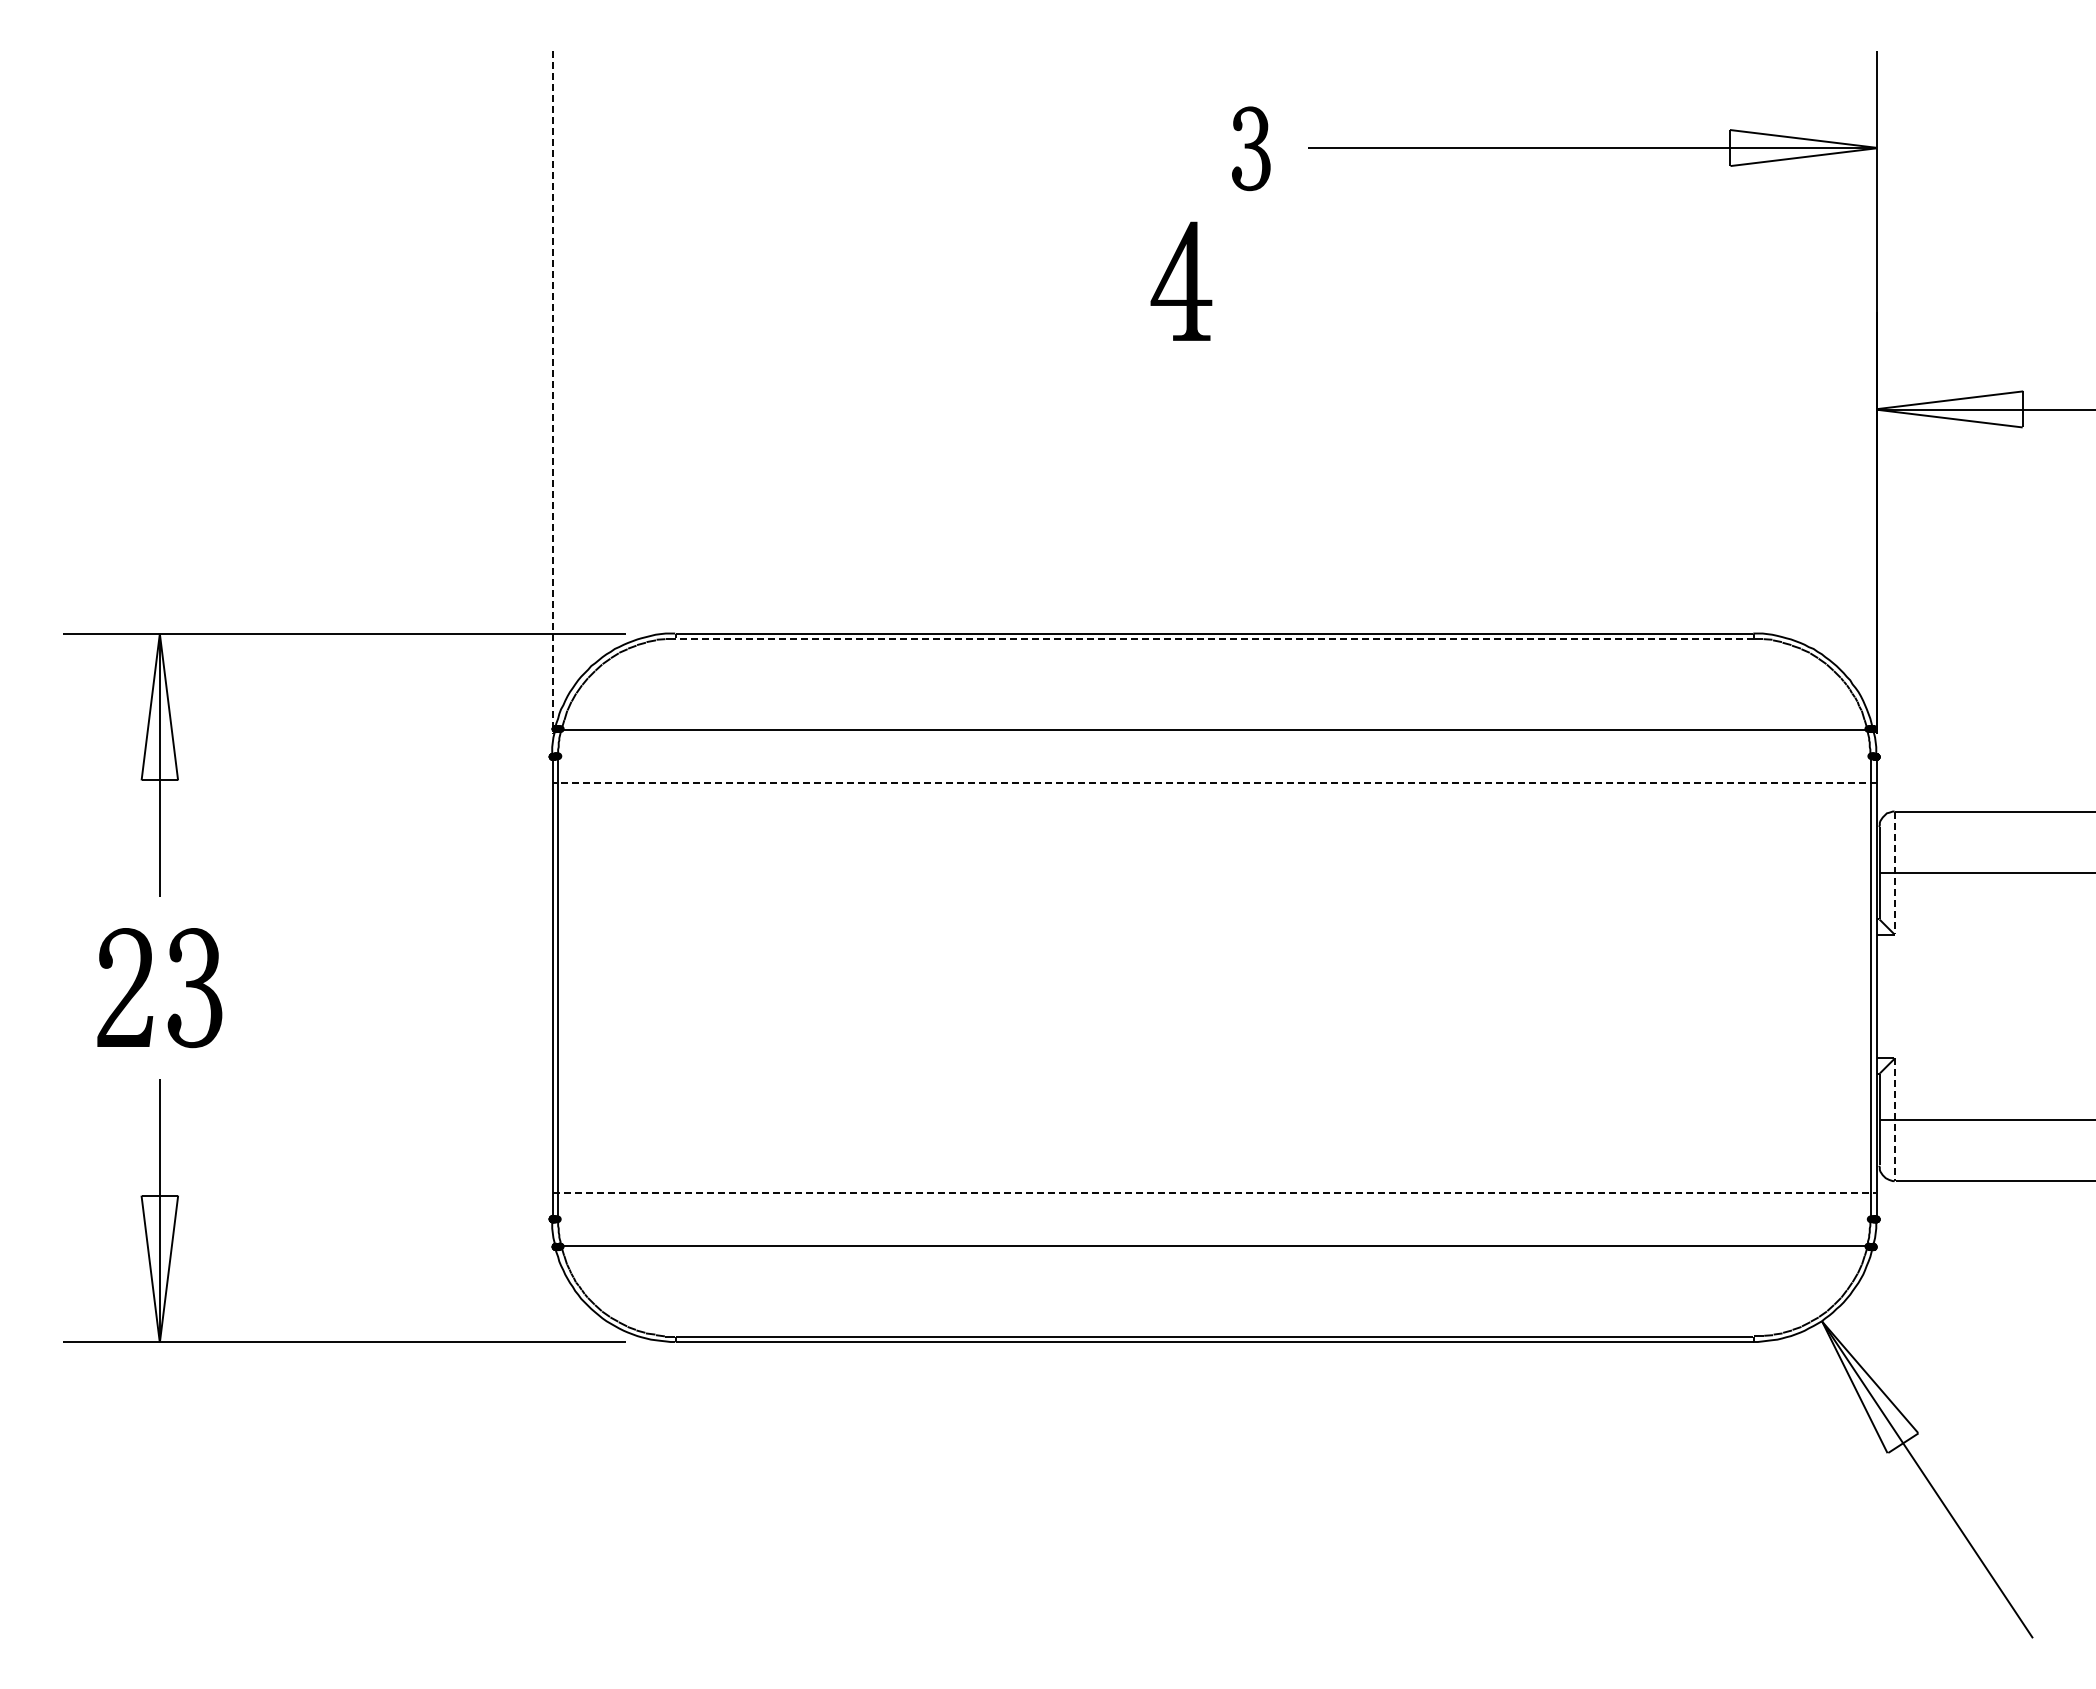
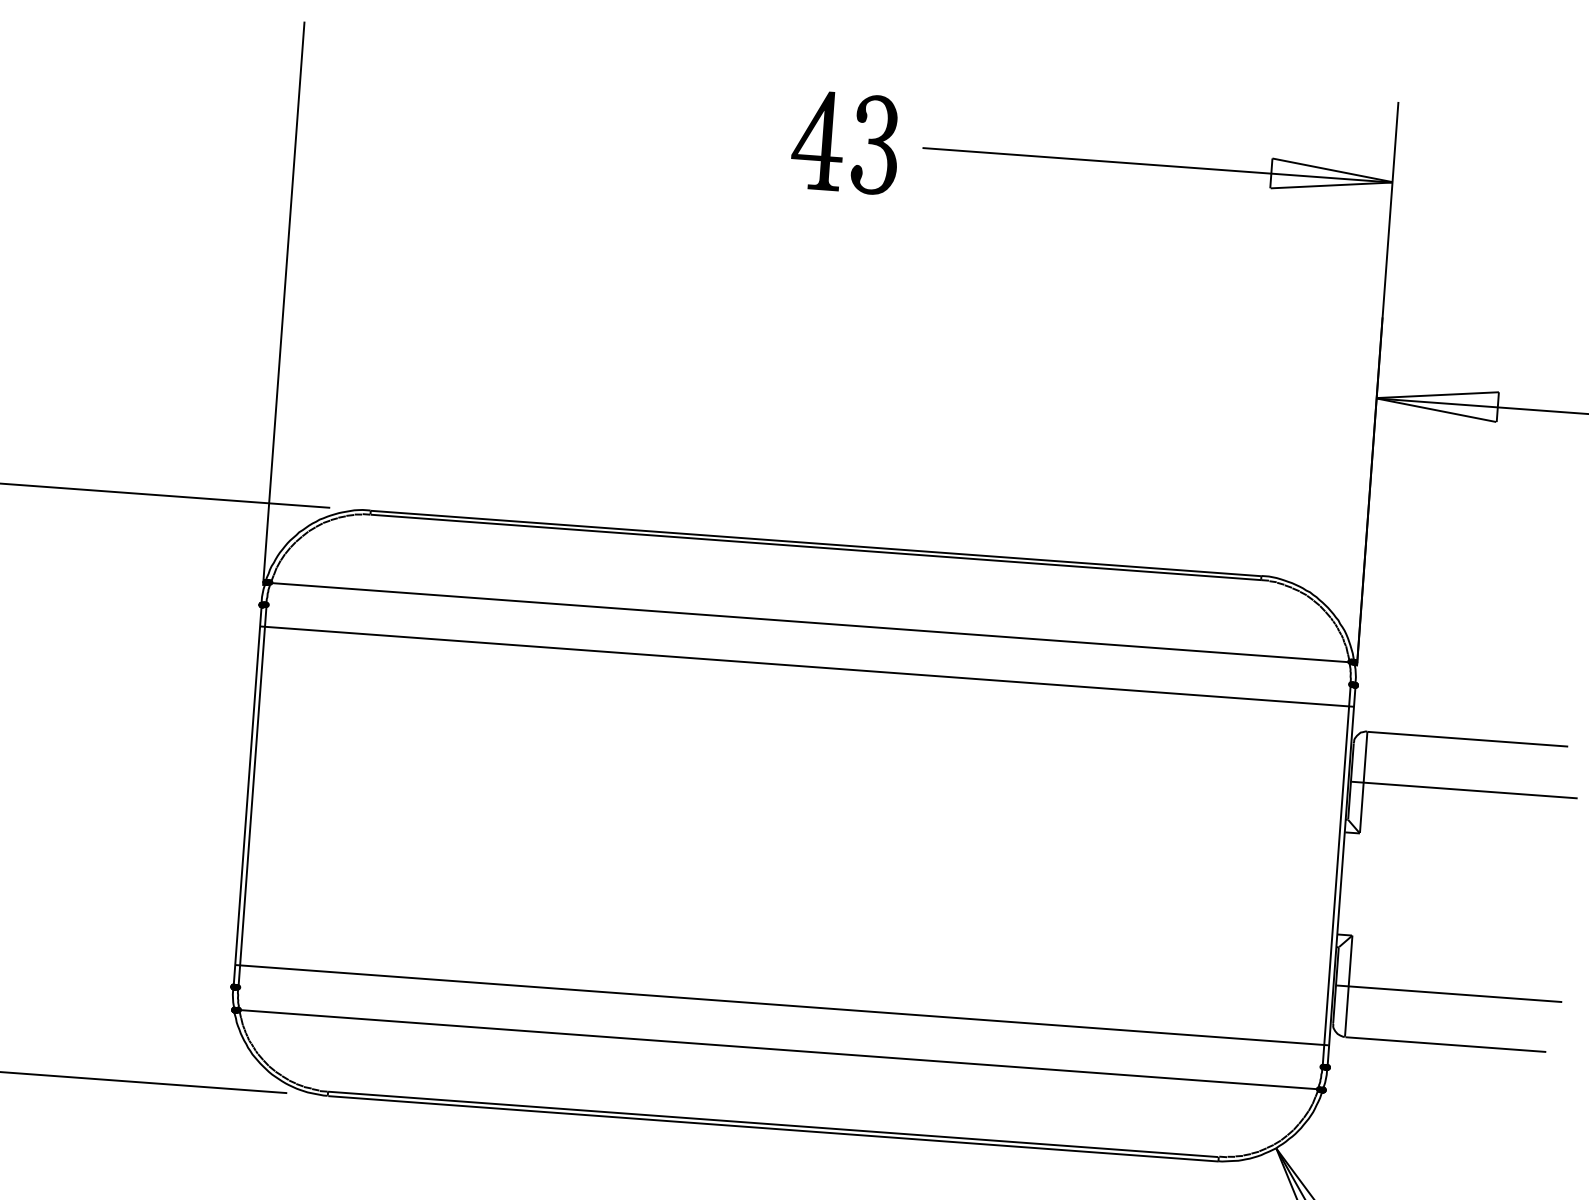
part: (1251, 148) -> (876, 144), size x1.43
part: (1181, 280) -> (818, 139), moved
line: (552, 392) -> (283, 303), dashed -> solid
line: (1214, 638) -> (815, 547), dashed -> solid
line: (1214, 782) -> (807, 666), dashed -> solid
line: (1894, 873) -> (1363, 782), dashed -> solid
line: (1894, 1120) -> (1348, 986), dashed -> solid
line: (1214, 1192) -> (782, 1005), dashed -> solid

